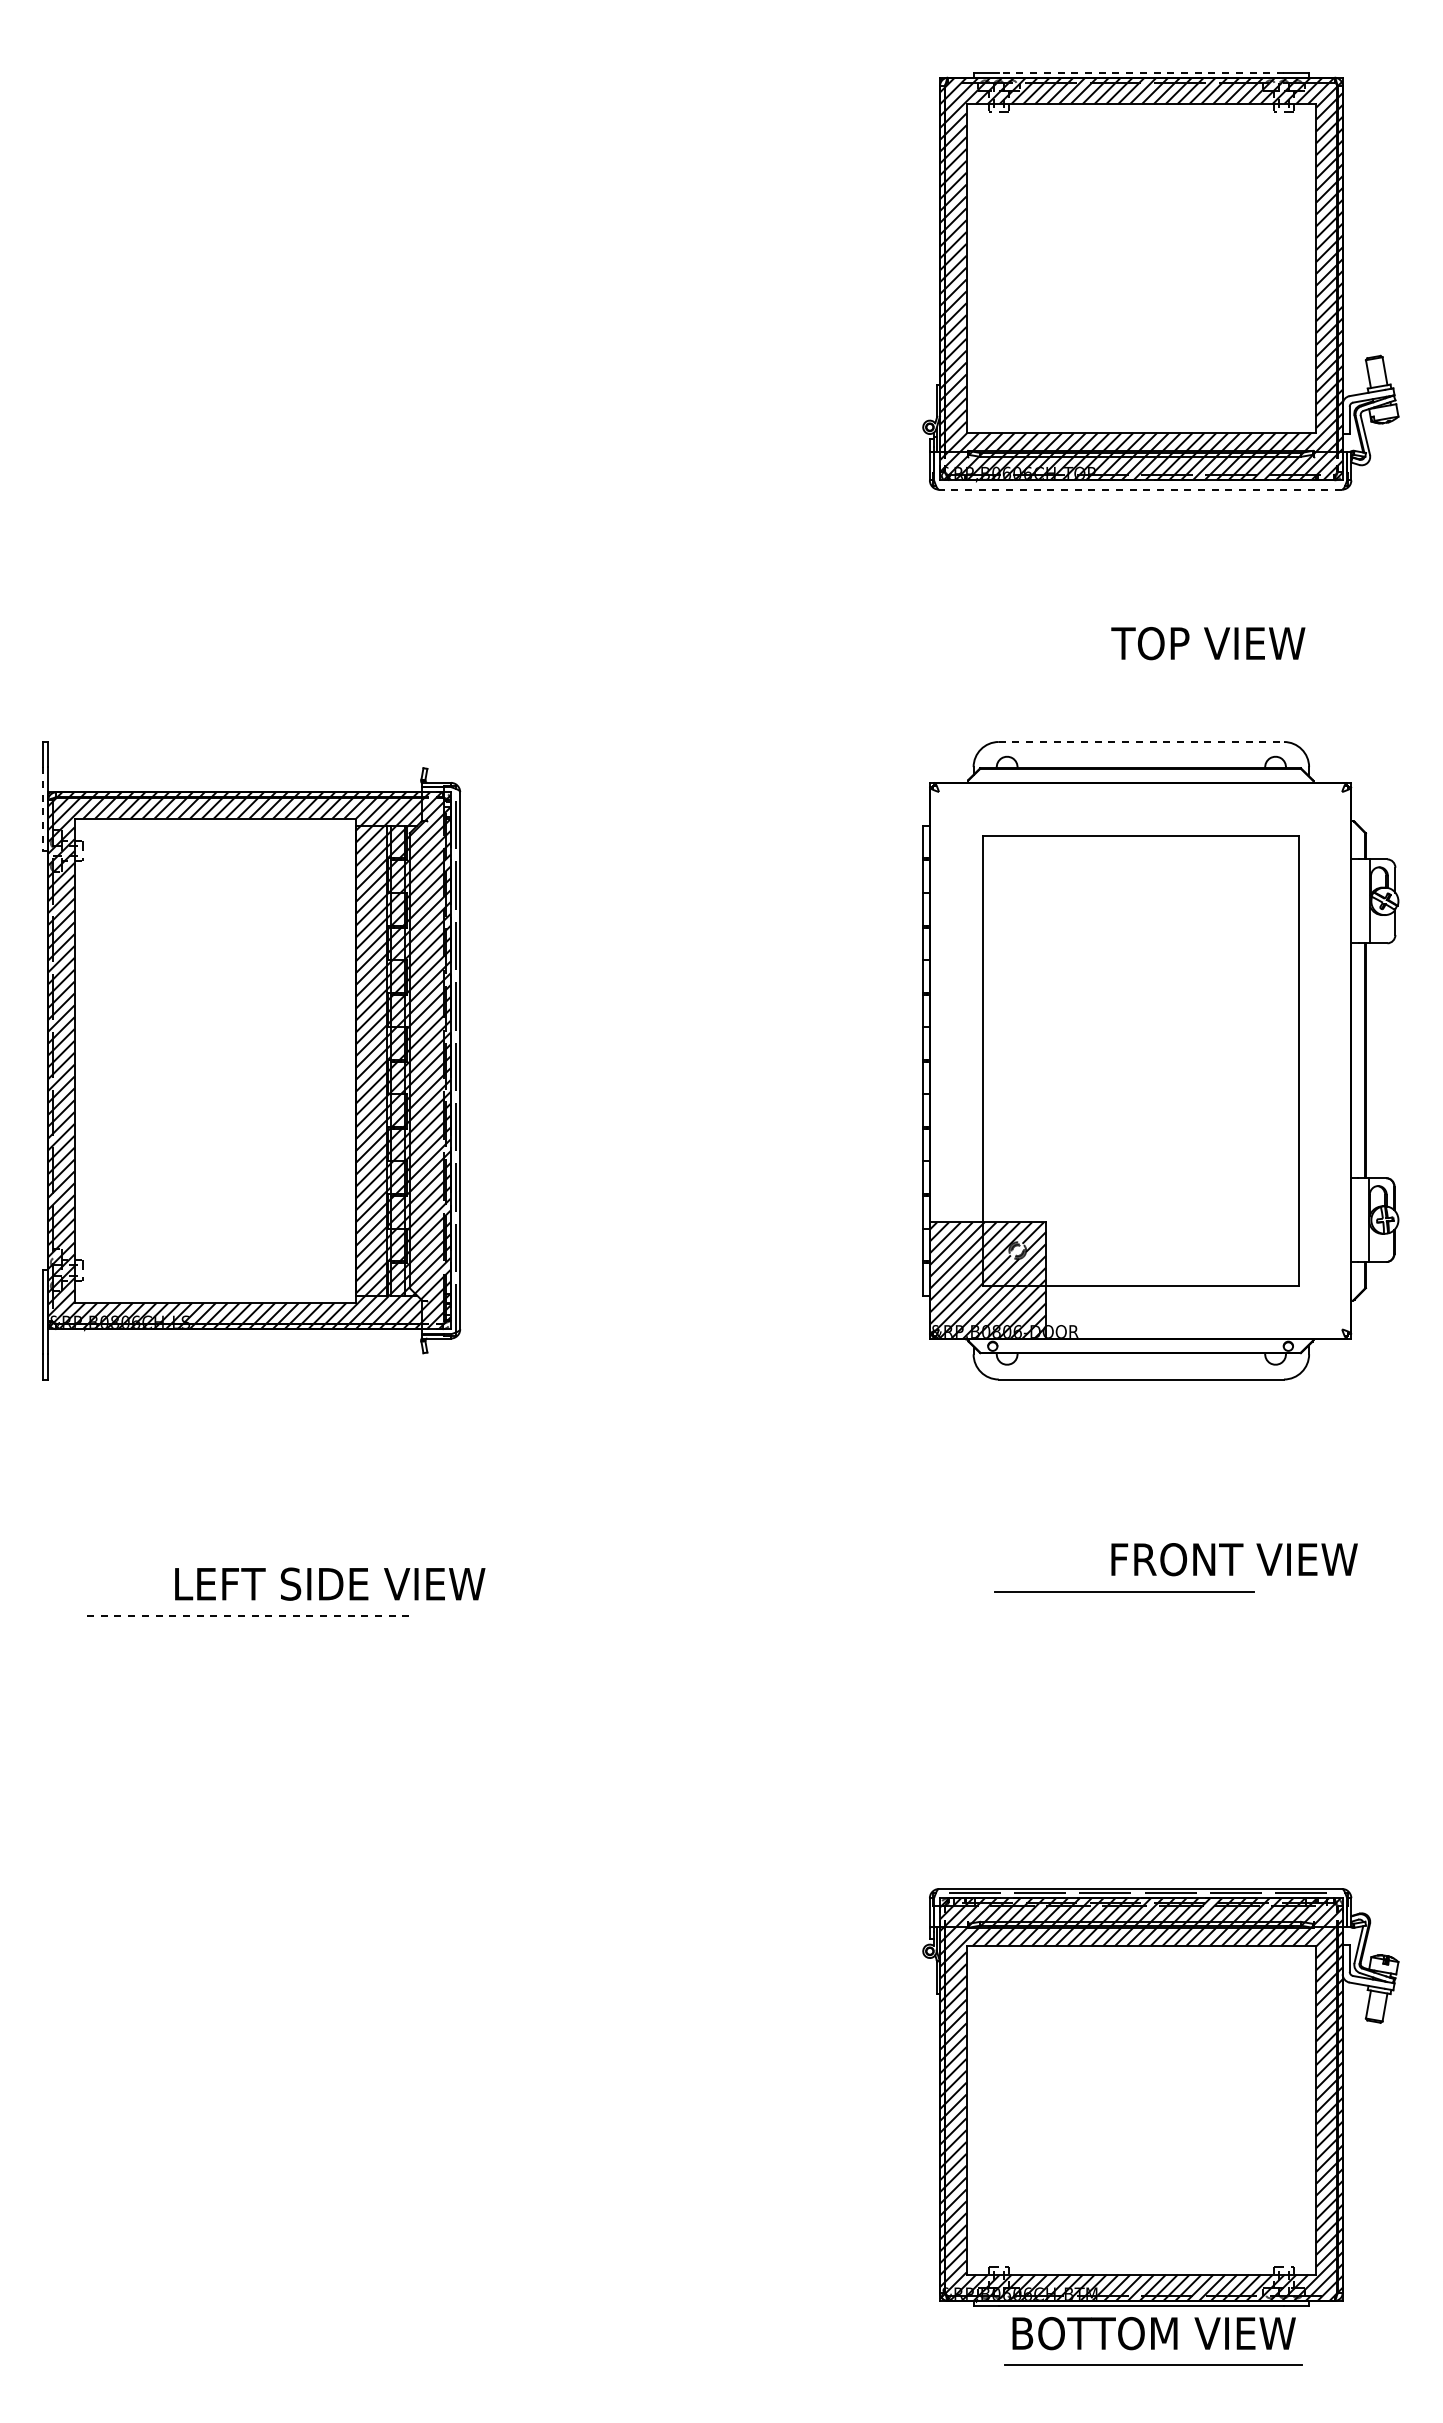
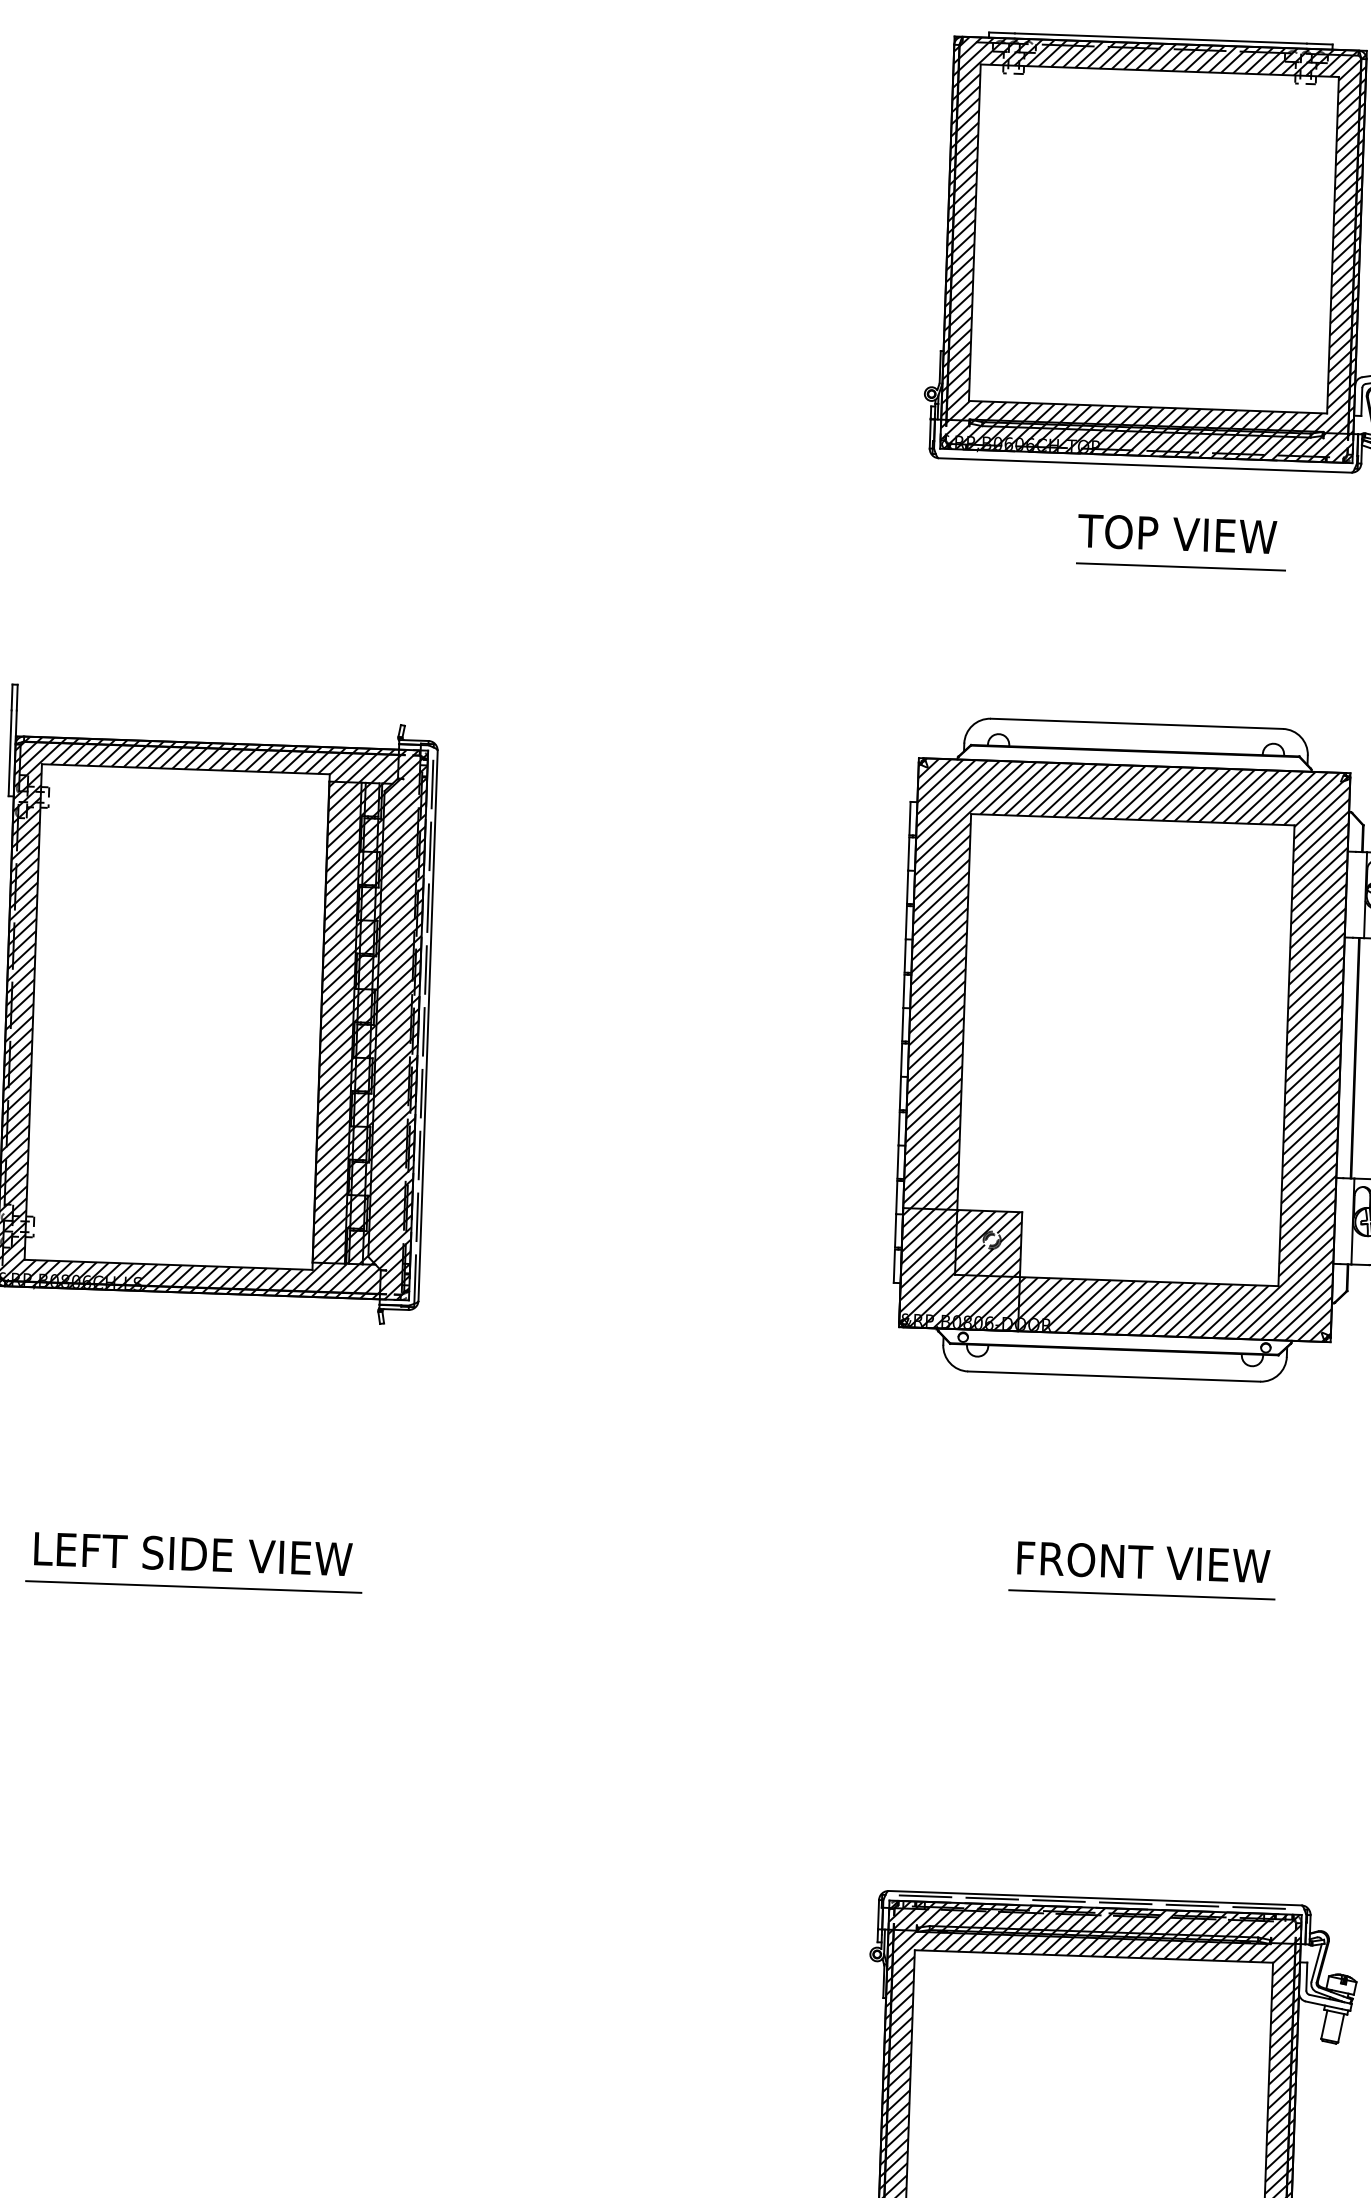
line: (1141, 72) -> (1161, 38), dashed -> solid
line: (1140, 489) -> (1145, 465), dashed -> solid
line: (1178, 587) -> (1180, 566), added
text: (1208, 643) -> (1177, 534), moved
line: (1141, 742) -> (1137, 724), dashed -> solid
line: (43, 809) -> (10, 753), dashed -> solid
hatch: (1140, 1060) -> (1124, 1049), added
text: (1234, 1559) -> (1143, 1562), moved
text: (330, 1583) -> (193, 1553), moved
line: (1124, 1591) -> (1141, 1594), moved
line: (250, 1616) -> (193, 1587), dashed -> solid

